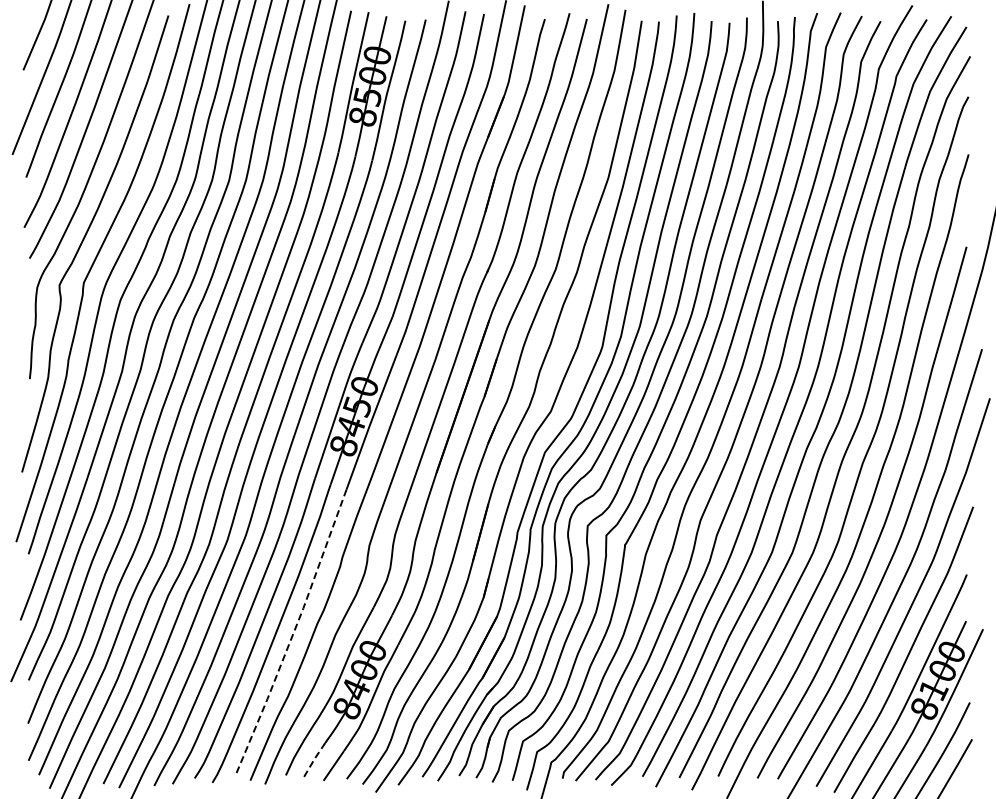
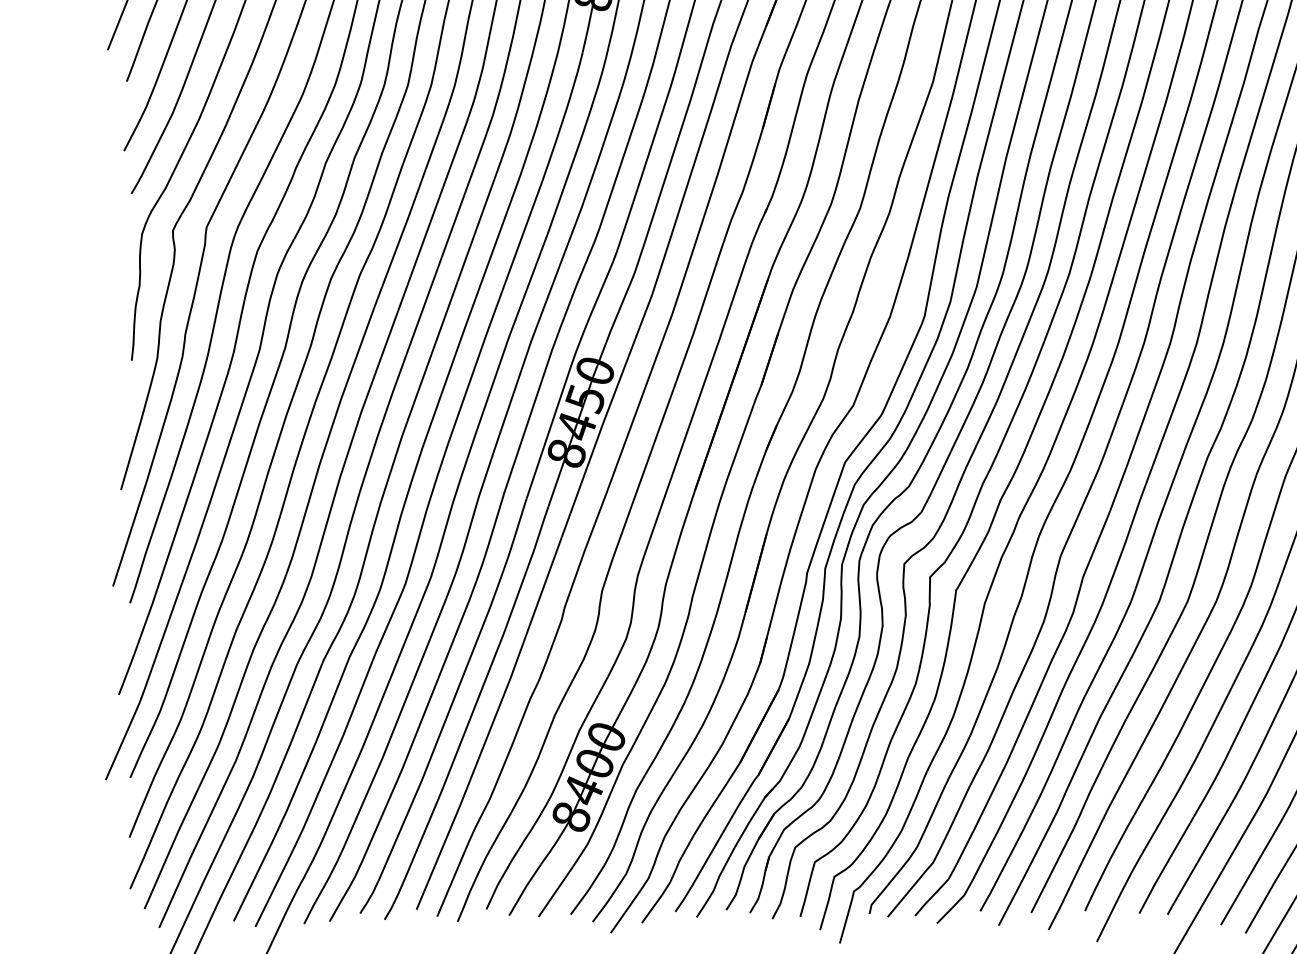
line: (293, 633) -> (496, 712), dashed -> solid
line: (313, 760) -> (524, 888), dashed -> solid

